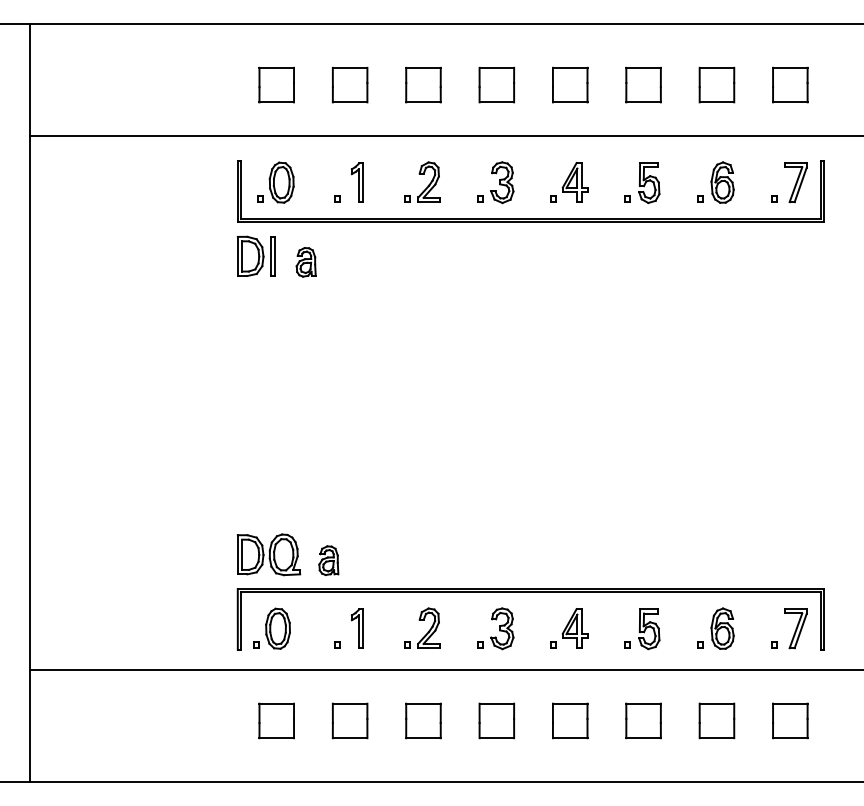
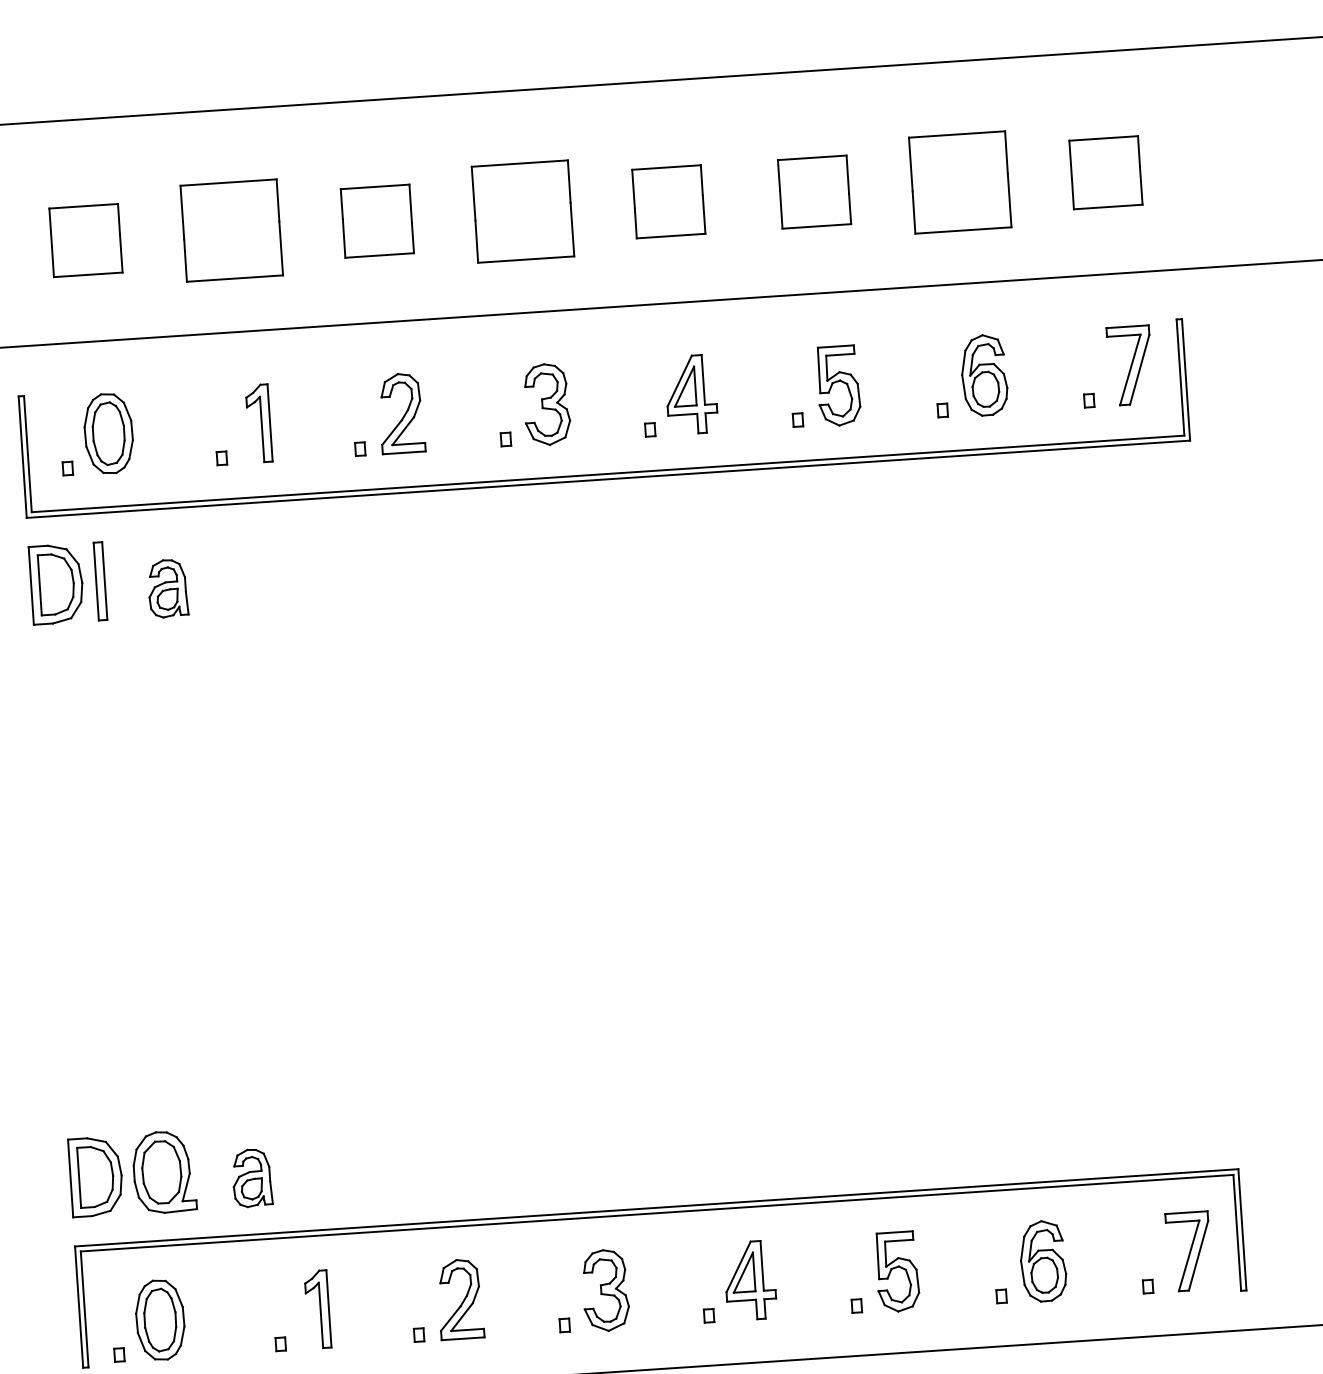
part: (496, 84) -> (522, 210), size x1.4
part: (716, 84) -> (959, 181), size x1.4
part: (349, 85) -> (230, 231), size x1.4

